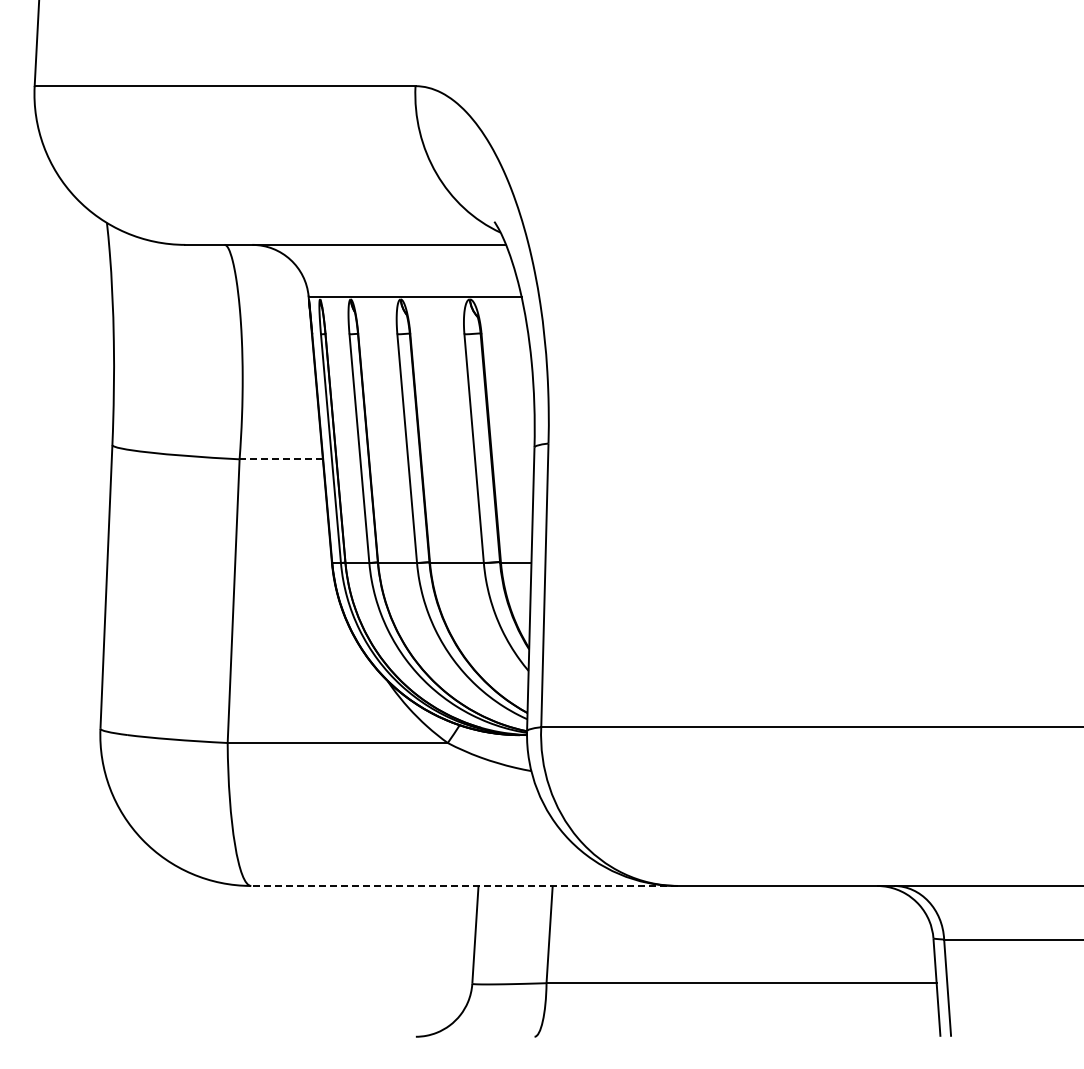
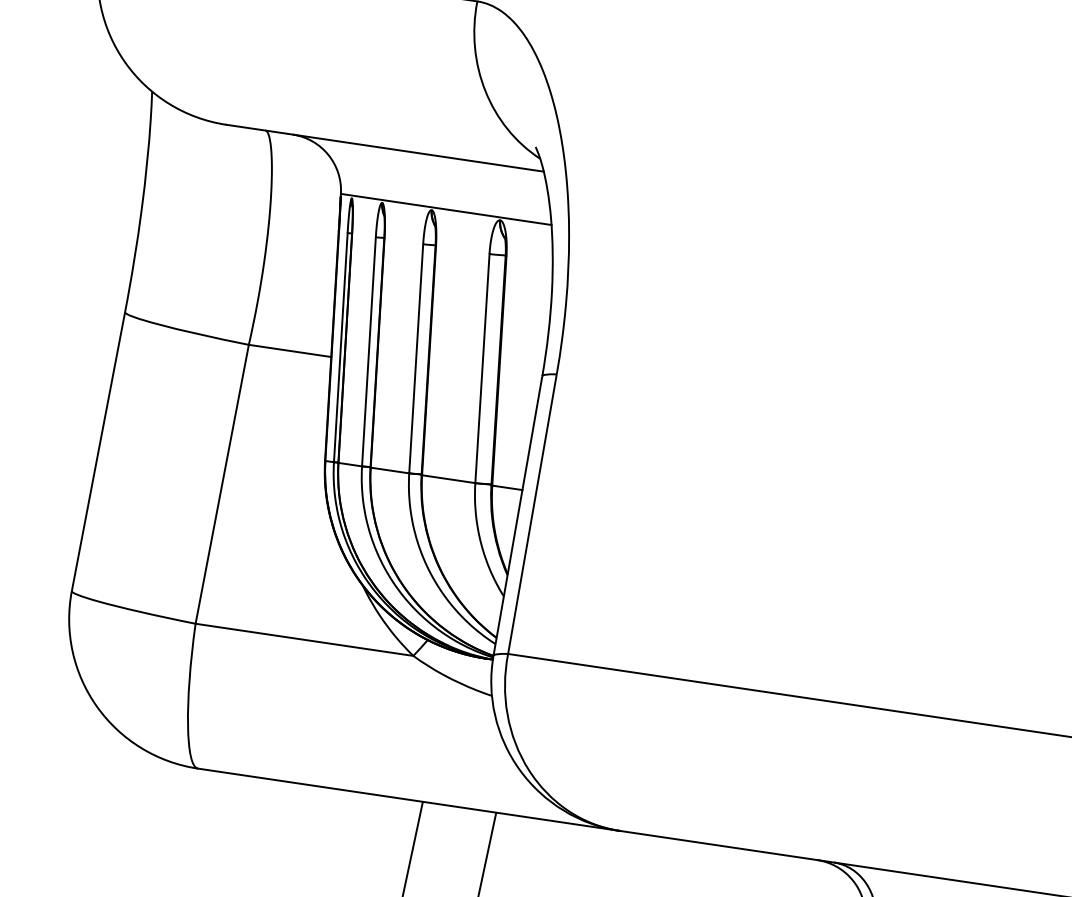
line: (281, 459) -> (290, 351), dashed -> solid
line: (464, 885) -> (409, 799), dashed -> solid

